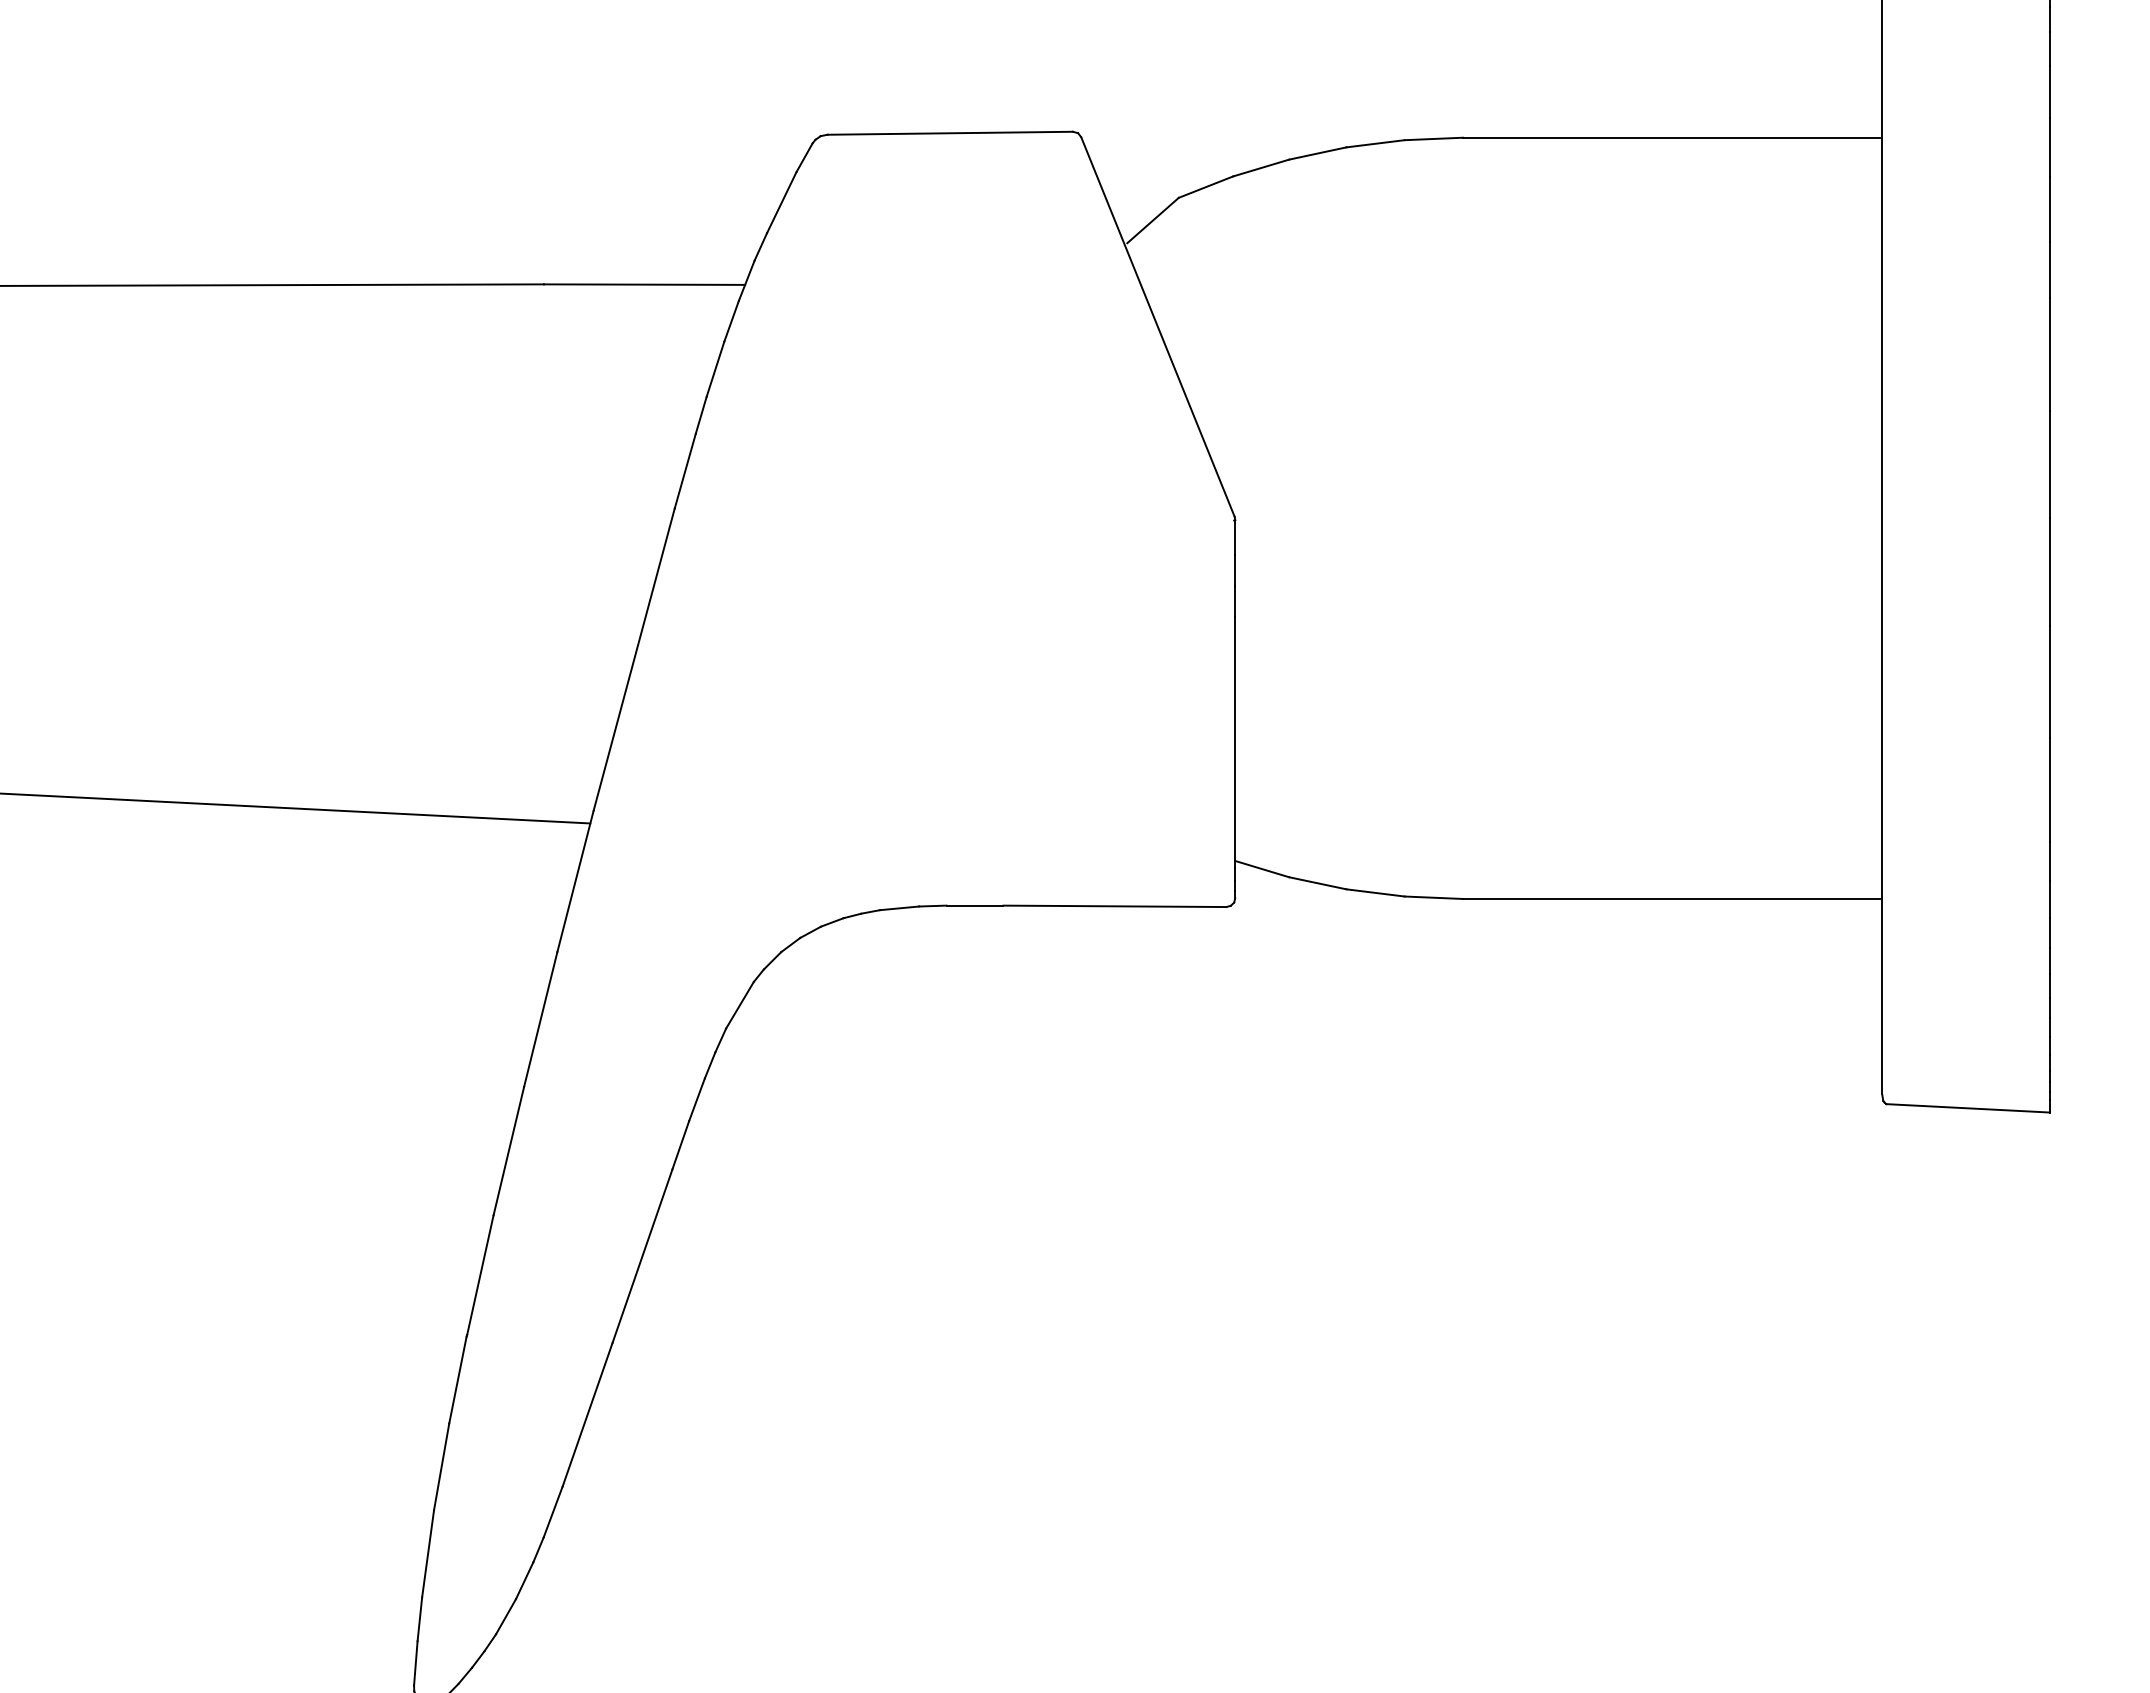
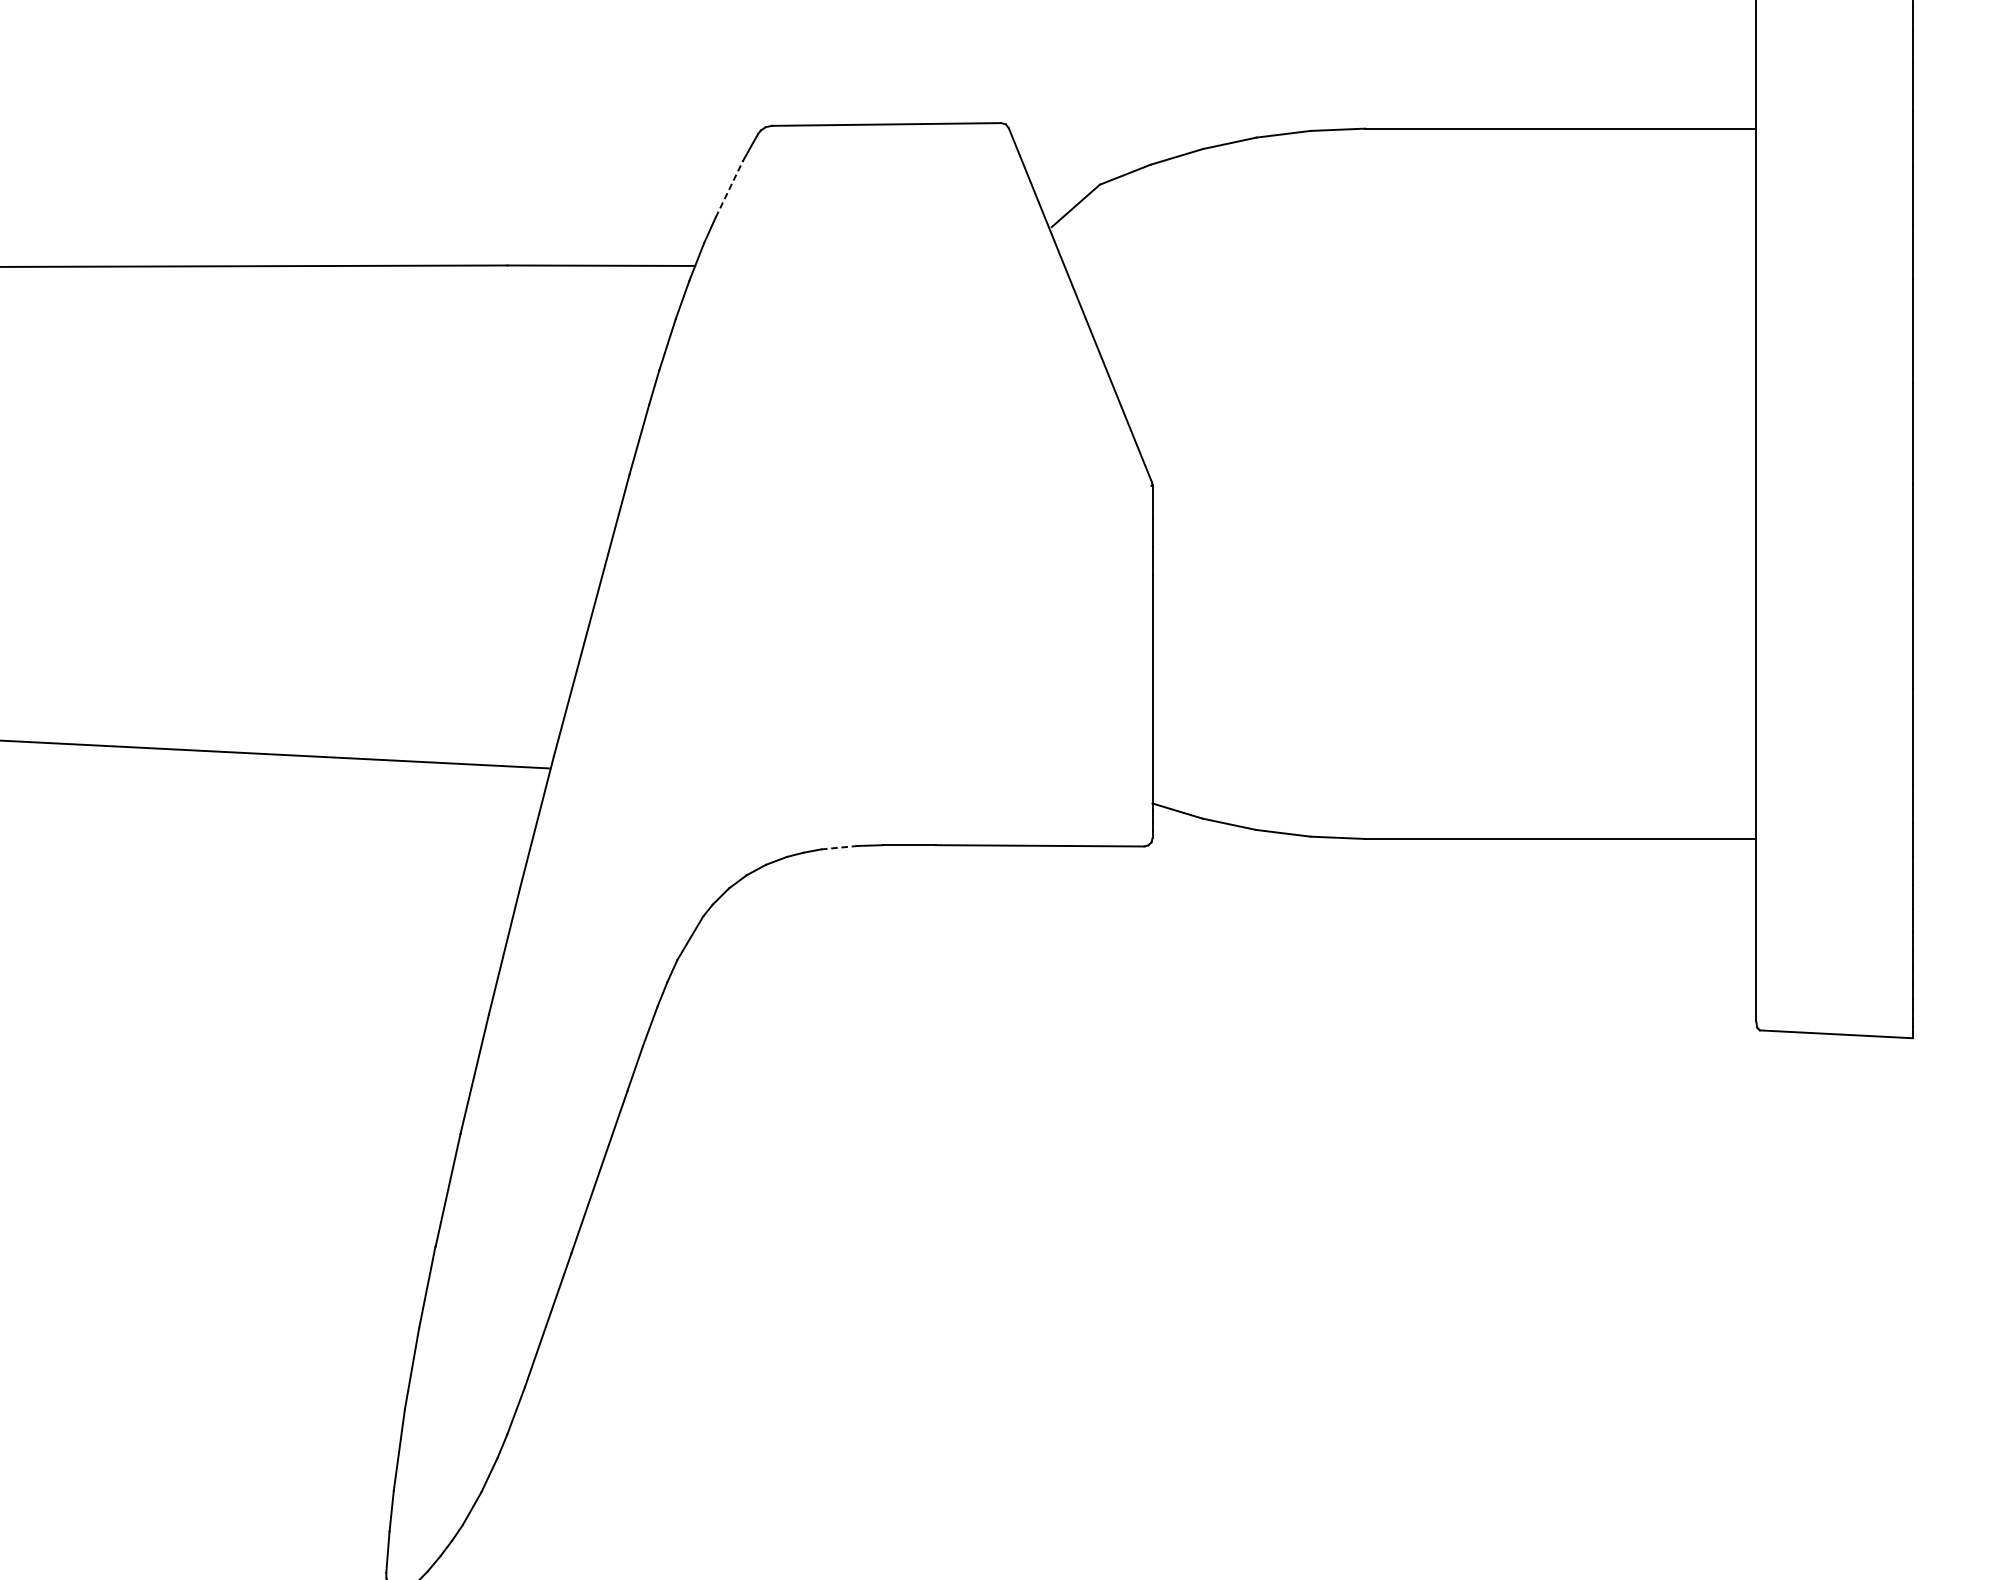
line: (781, 202) -> (729, 189), solid -> dashed
line: (899, 908) -> (839, 847), solid -> dashed

